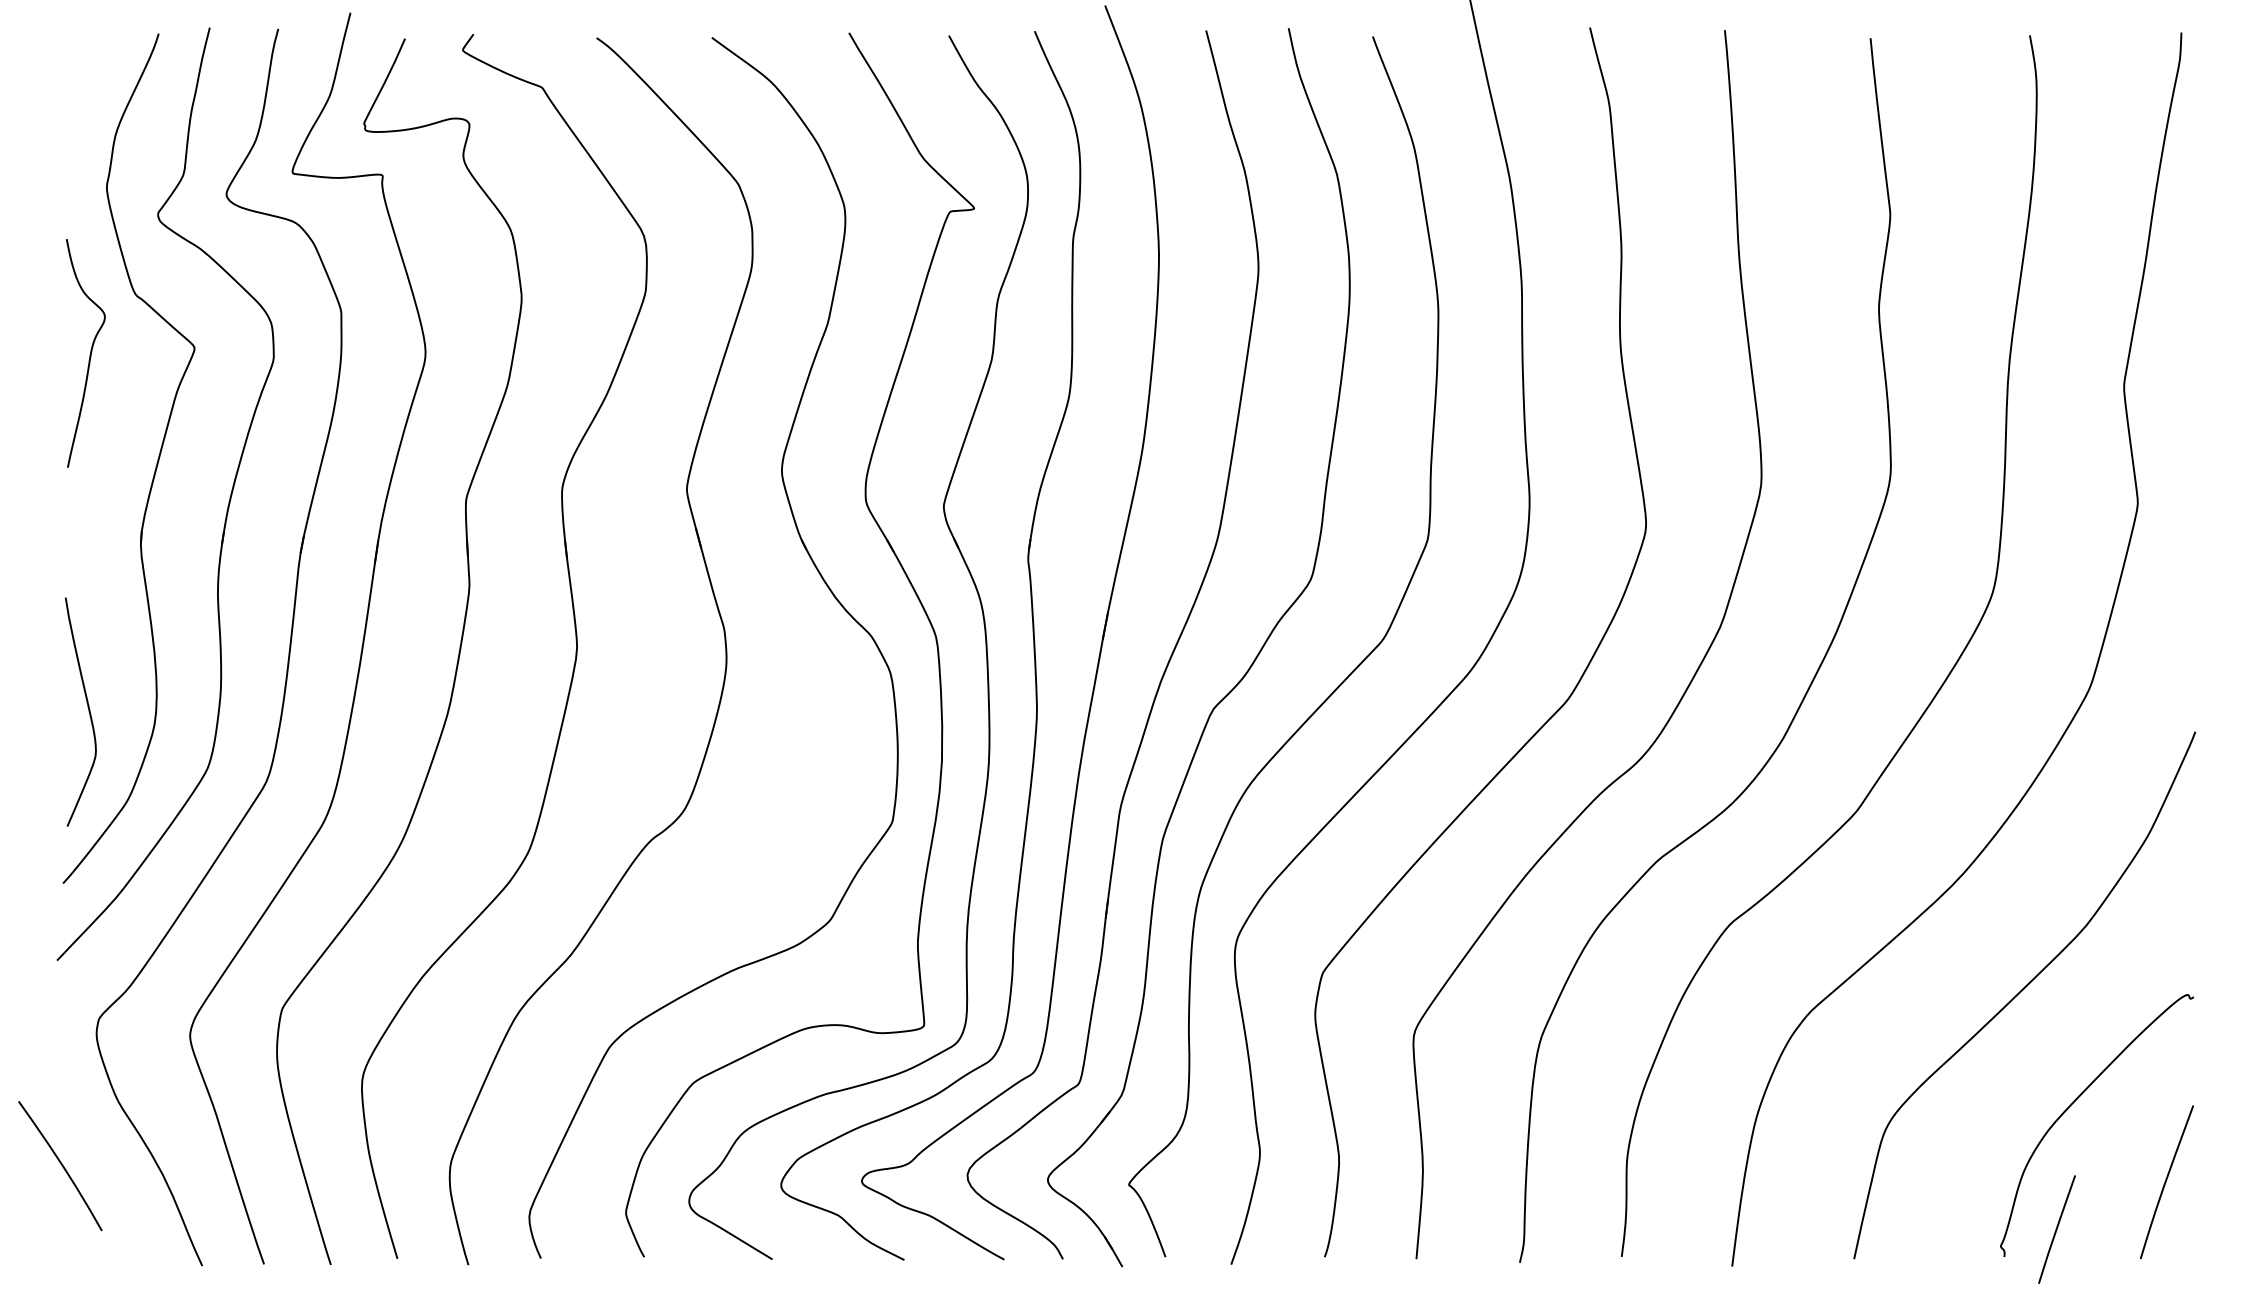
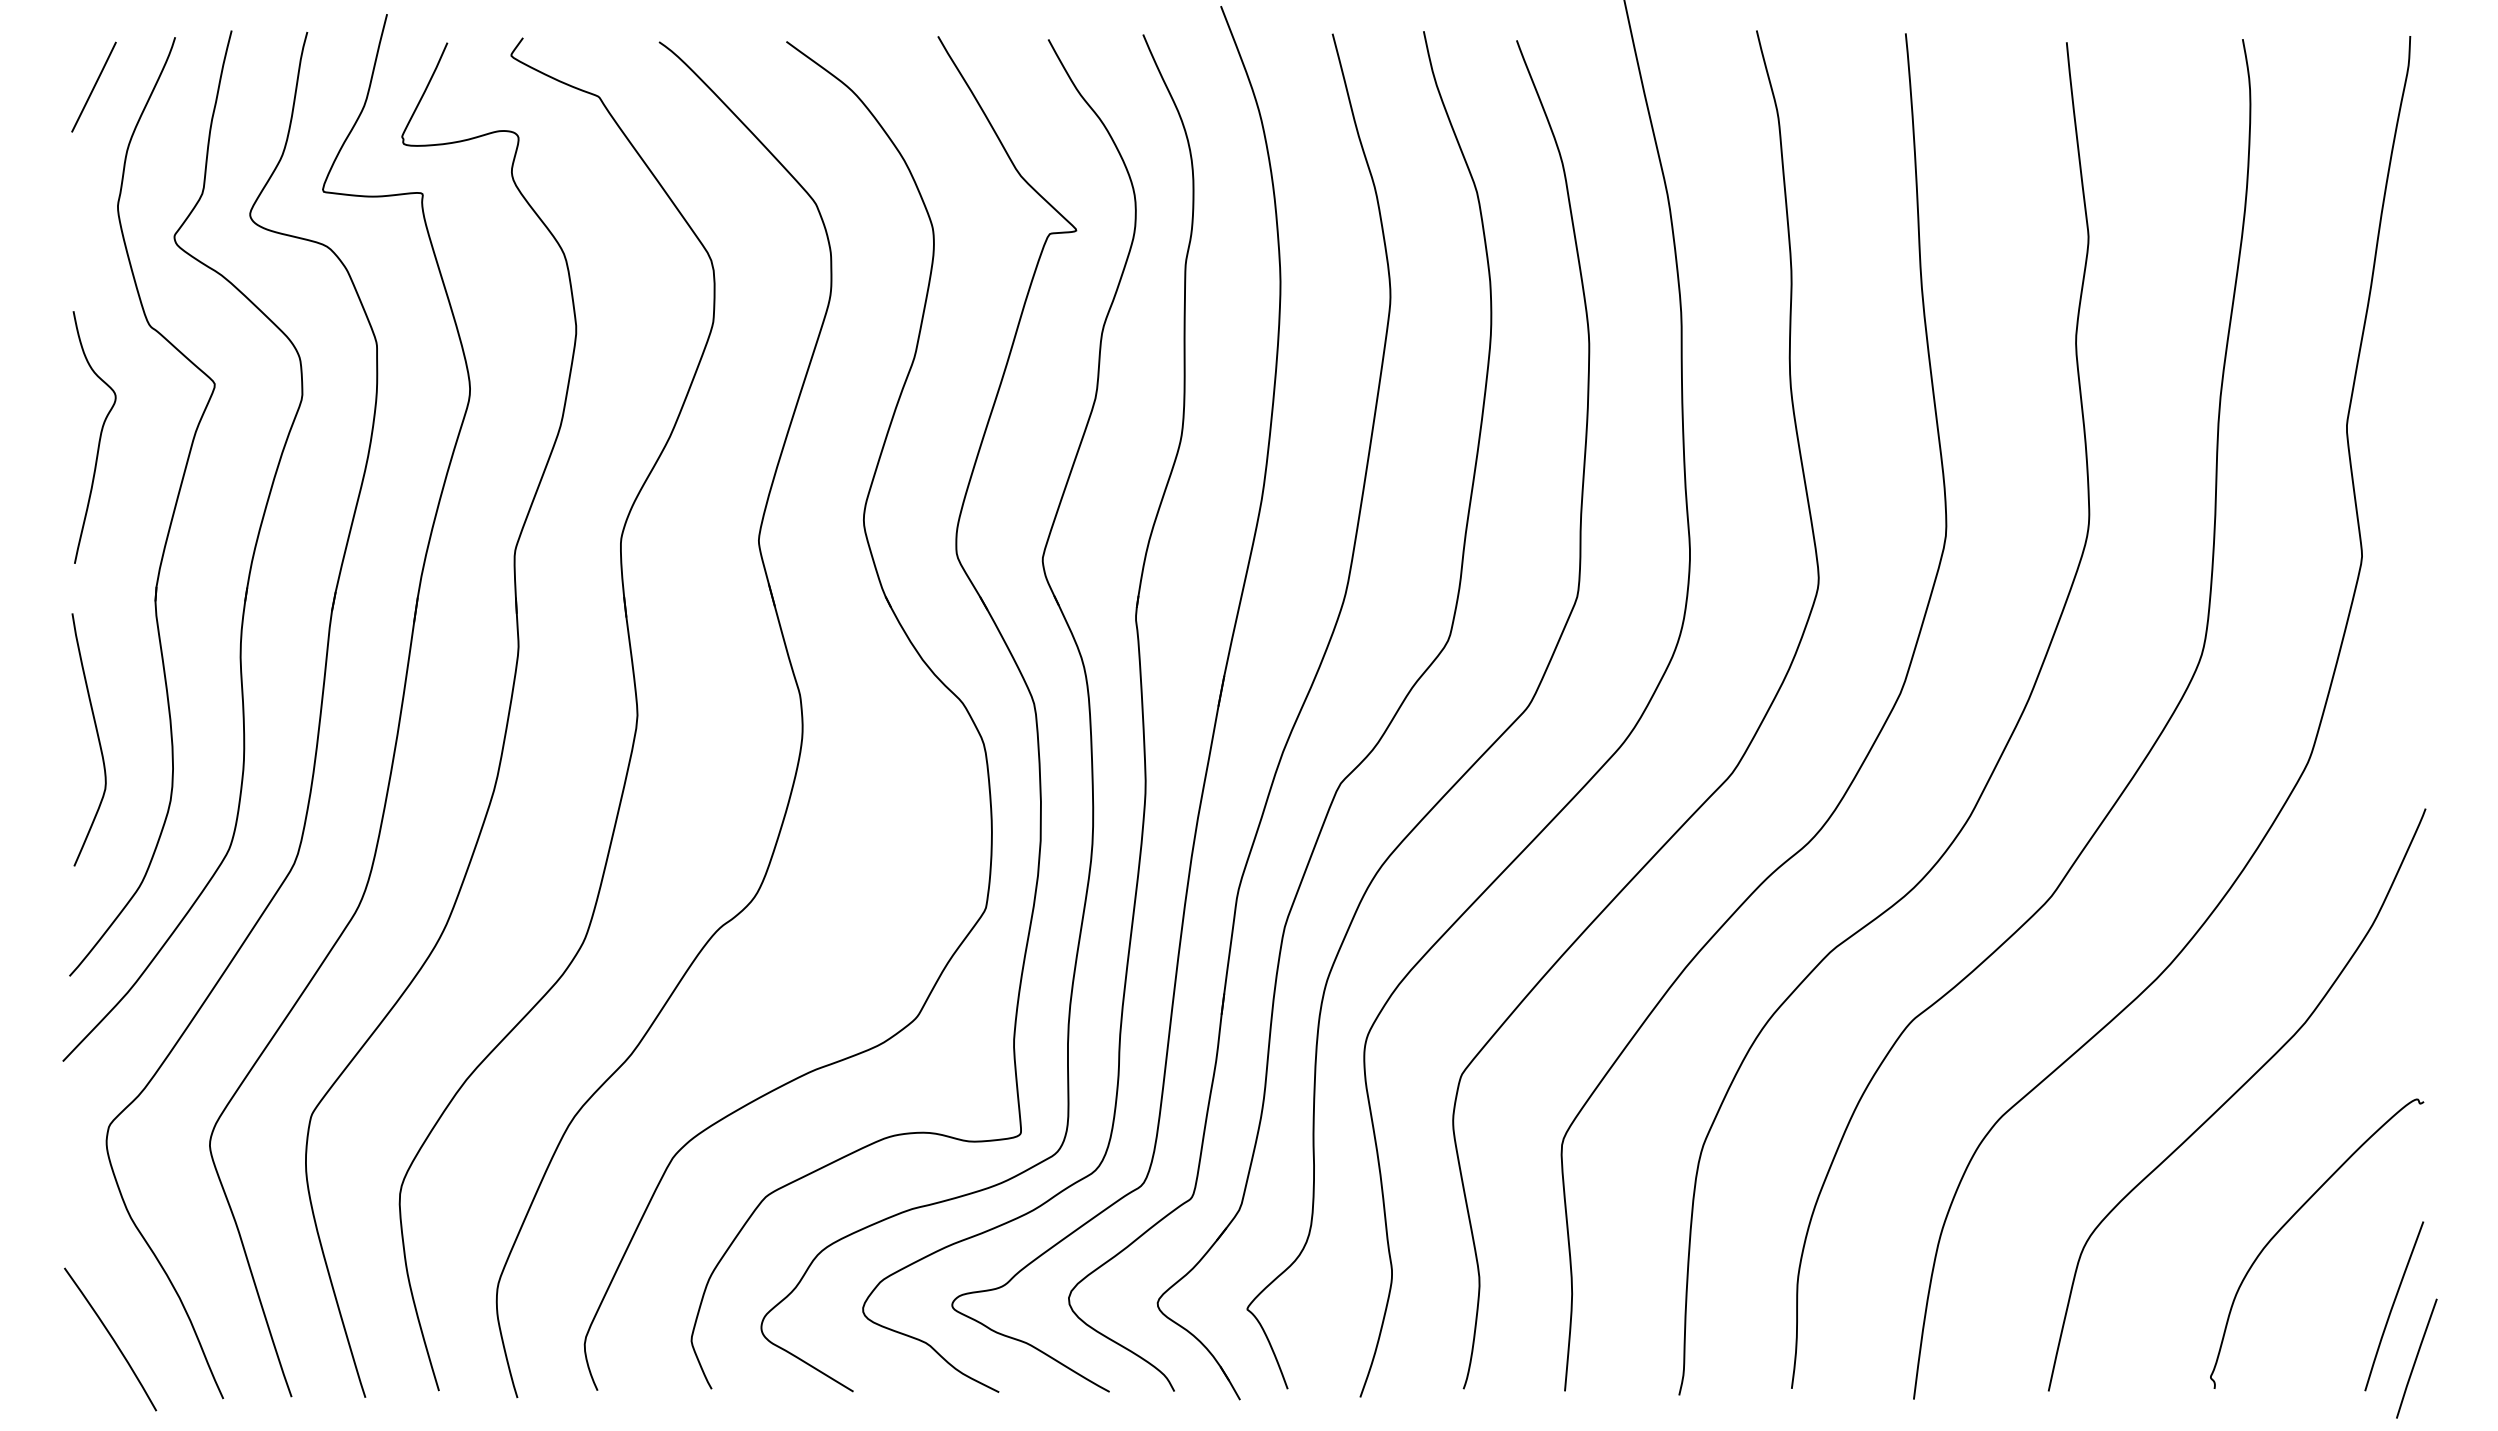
line: (84, 78) -> (93, 86), added
curve: (90, 353) -> (99, 437), moved
curve: (88, 710) -> (97, 738), moved
curve: (61, 1165) -> (111, 1338), moved
line: (2056, 1229) -> (2416, 1358), moved

